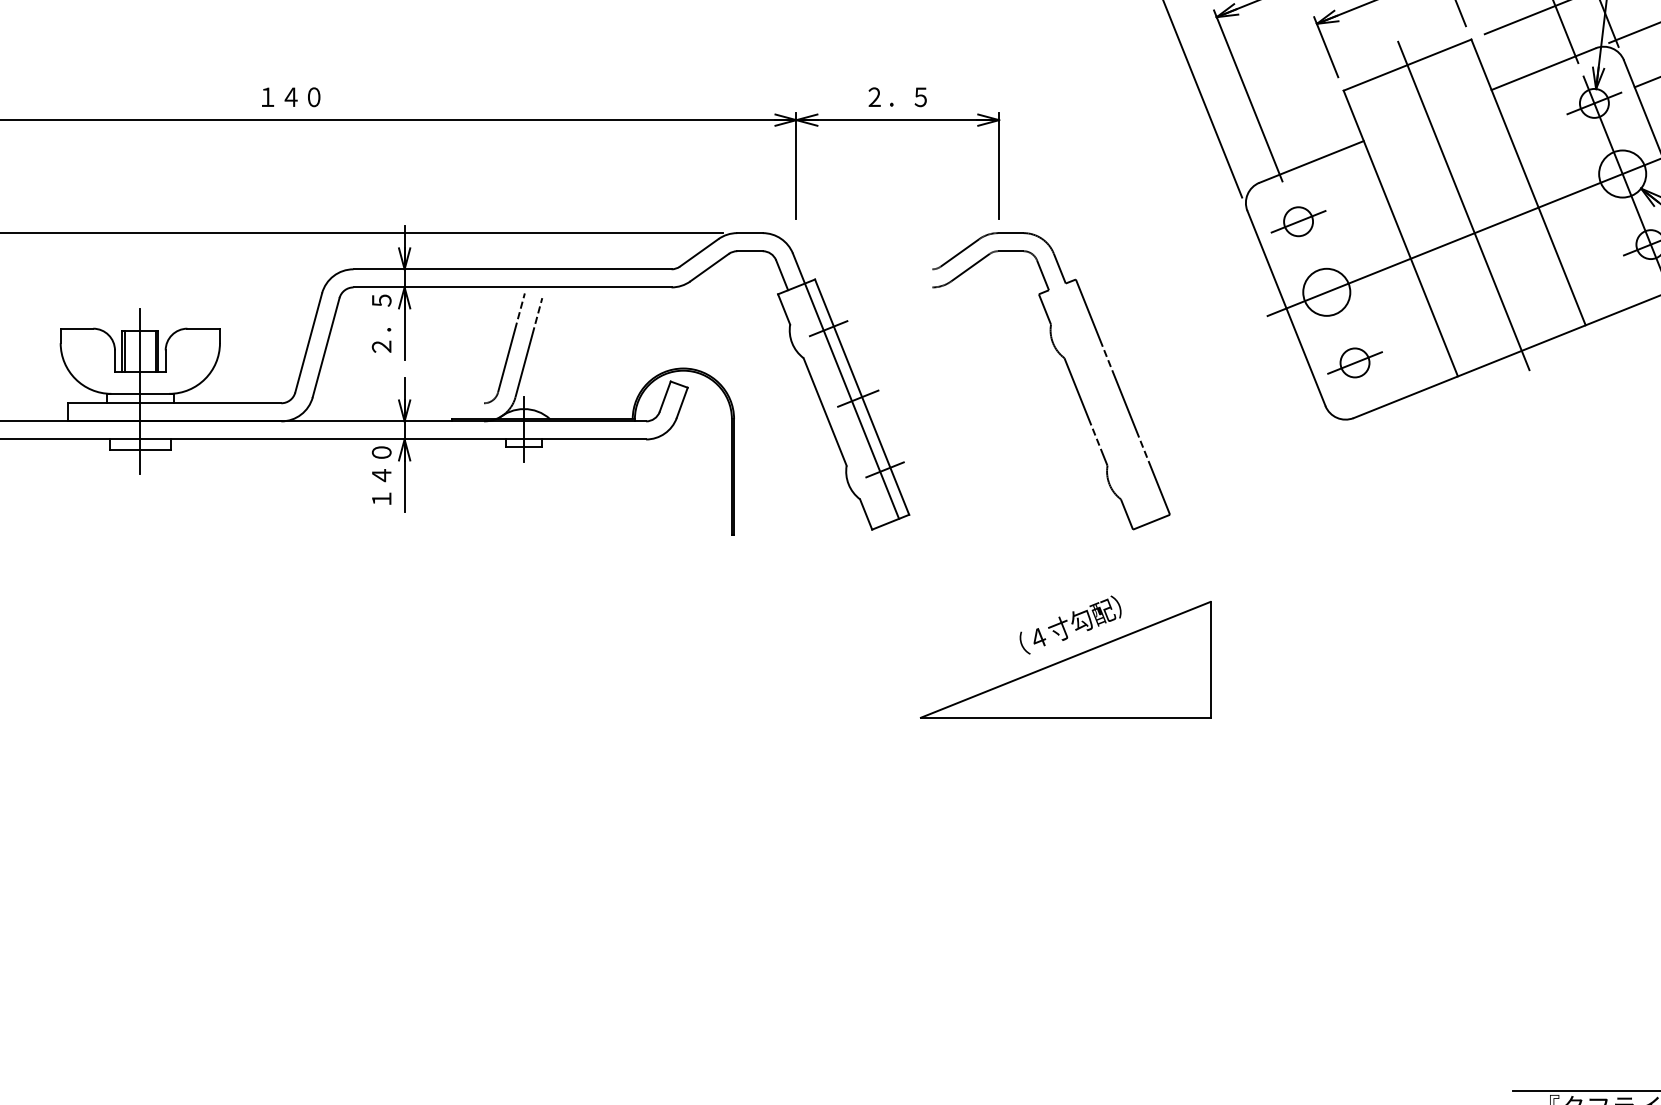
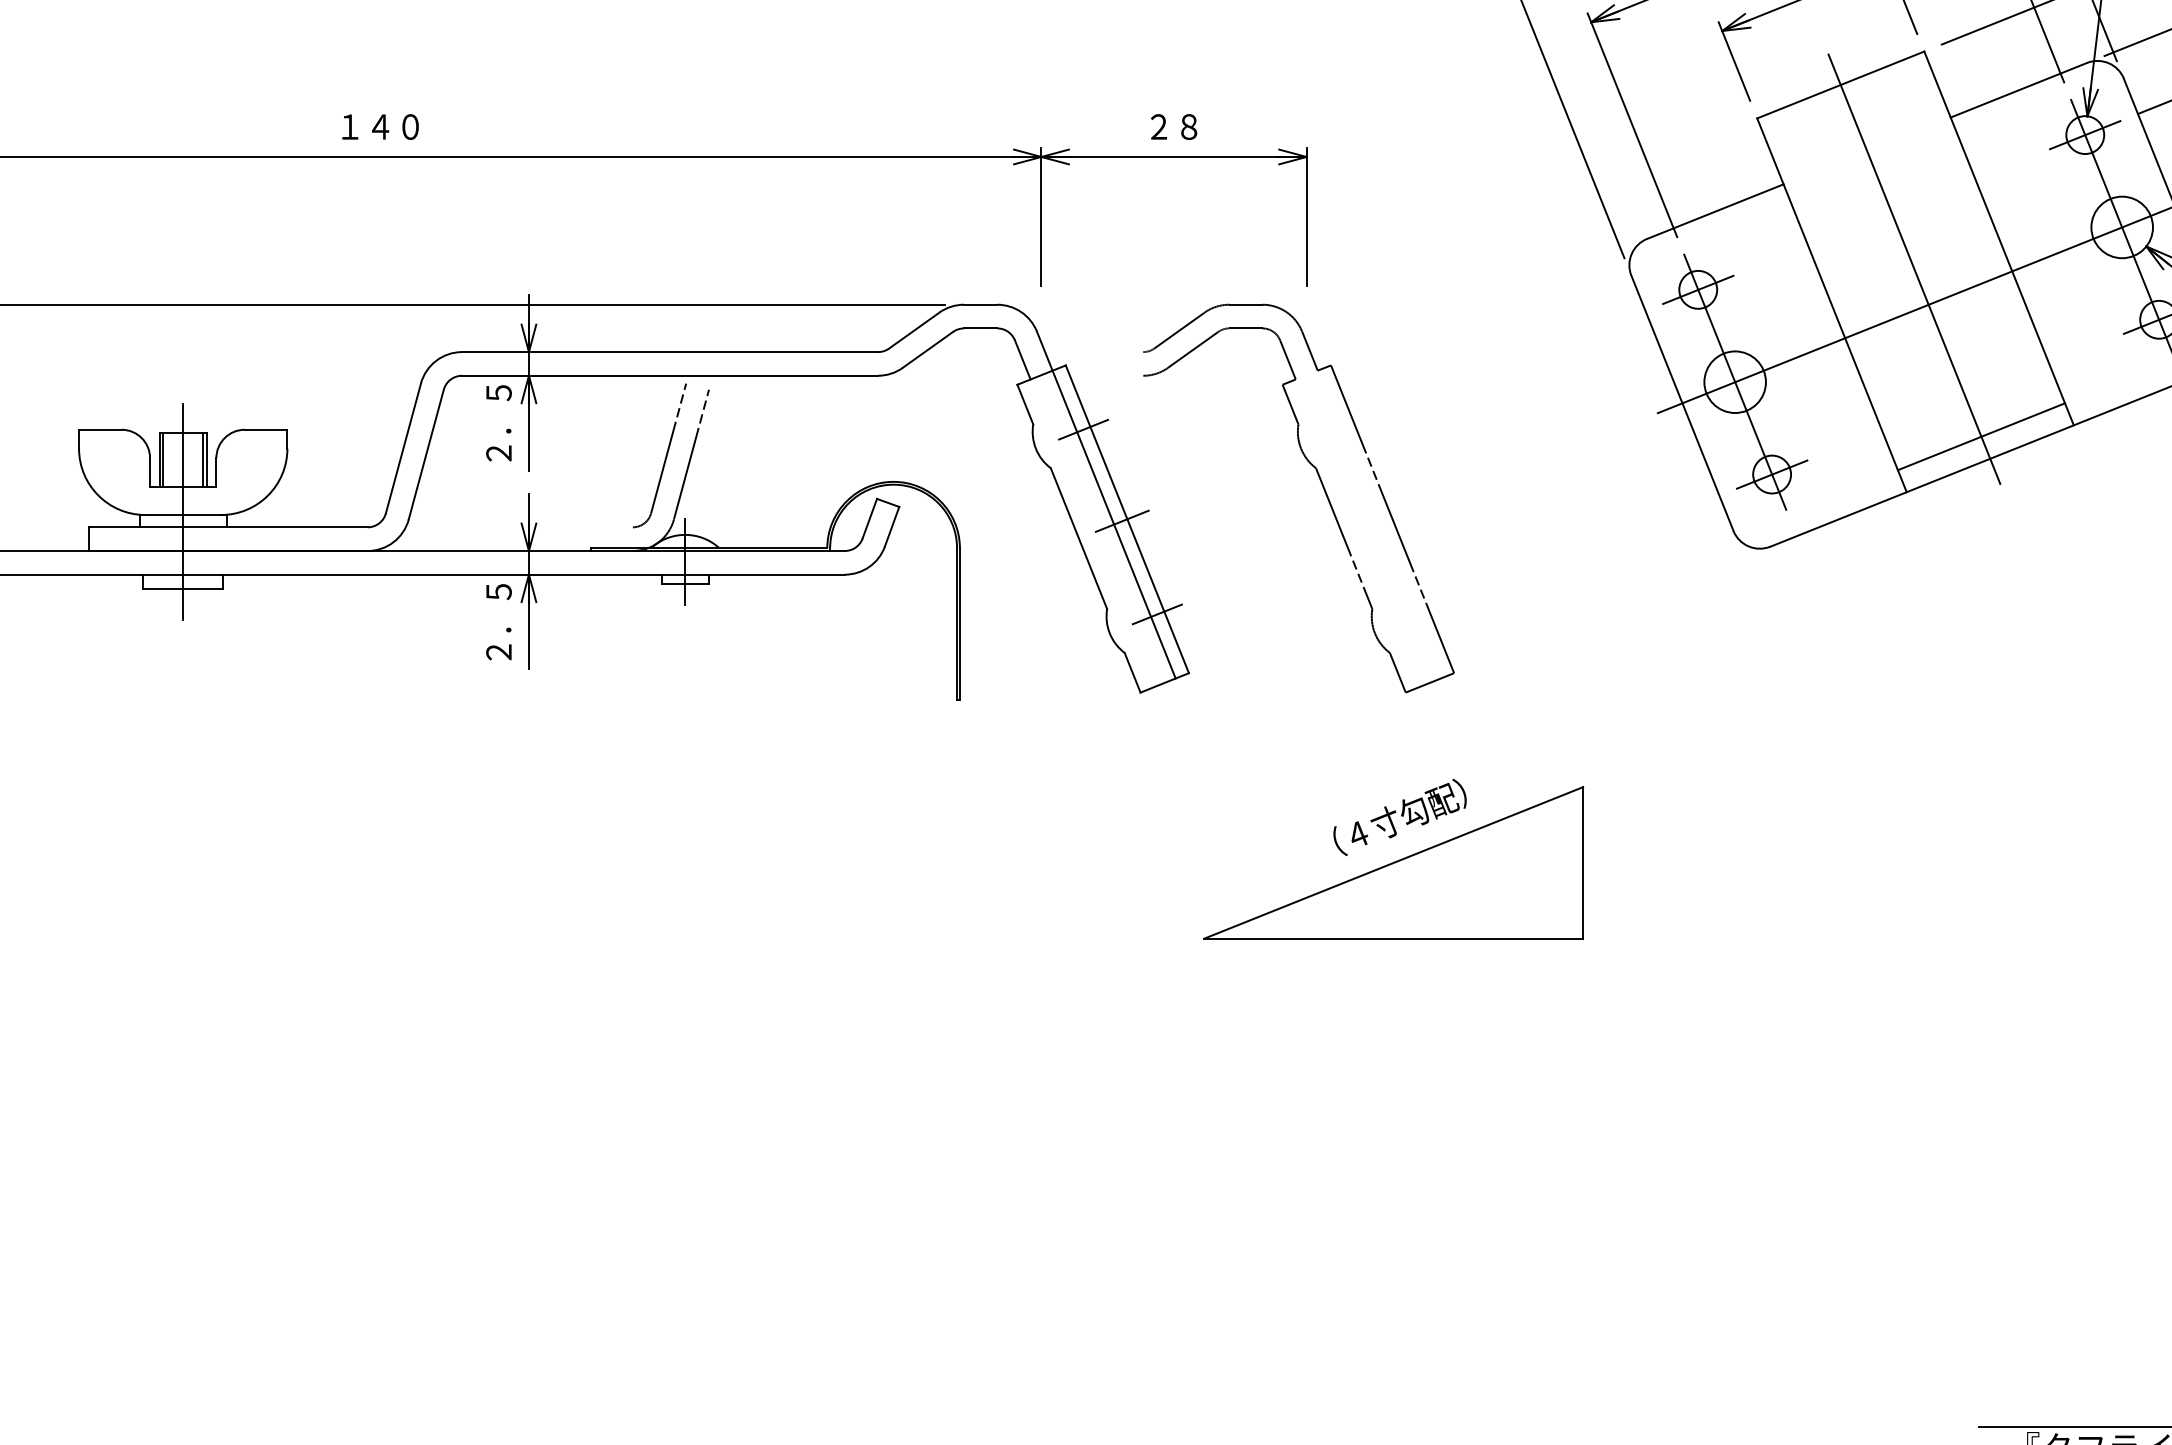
text: (897, 96) -> (1173, 126), ２．５ -> ２８
line: (1327, 291) -> (1735, 381), added
line: (1514, 333) -> (1980, 436), added
part: (1069, 372) -> (1322, 487), moved
text: (381, 475) -> (498, 621), １４０ -> ２．５

